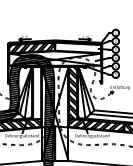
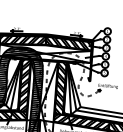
hatch: (77, 47) -> (68, 43), added
hatch: (37, 93) -> (25, 86), added

